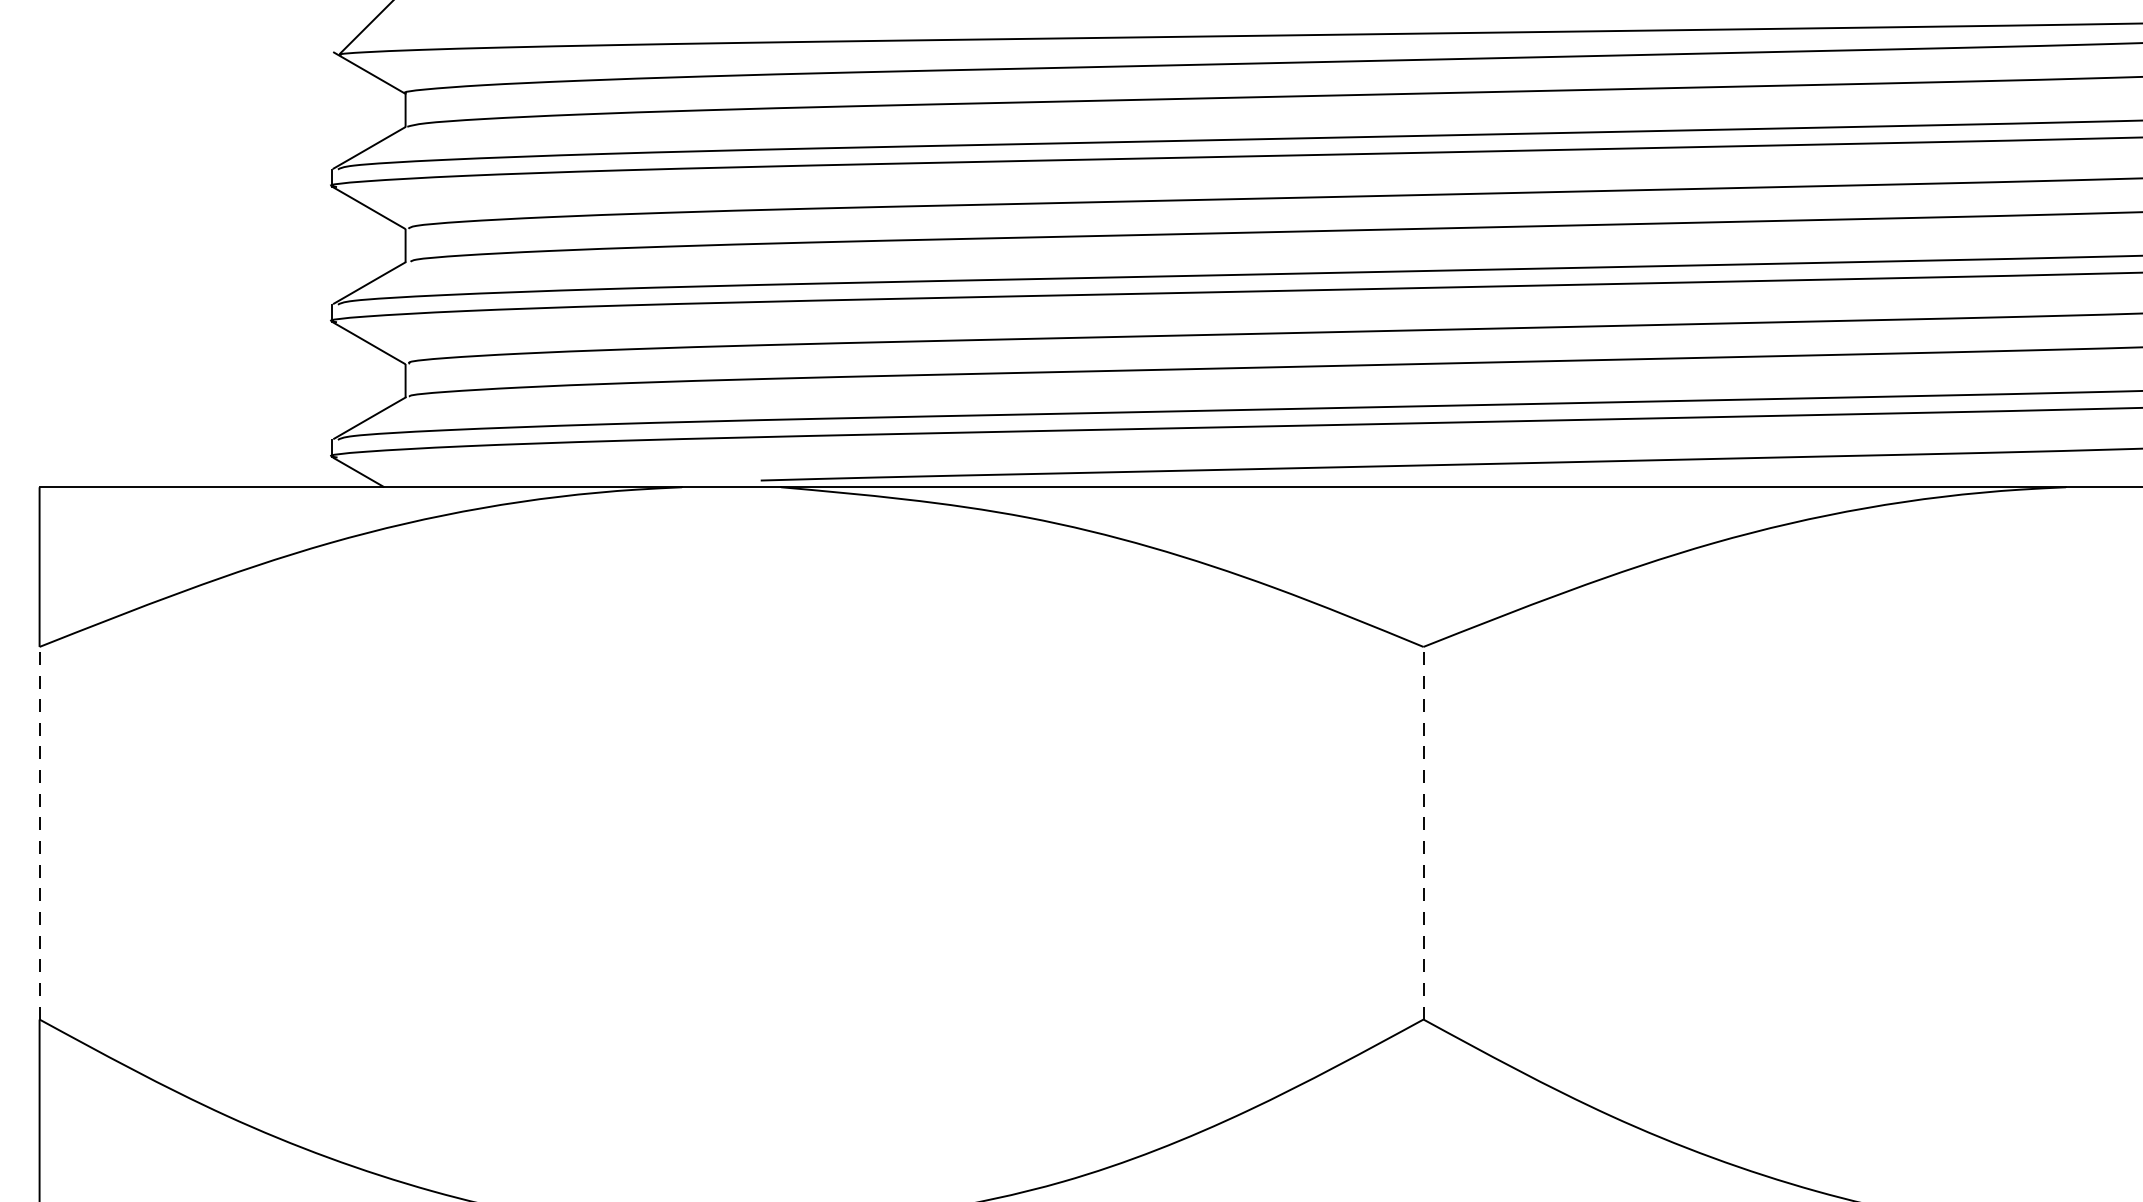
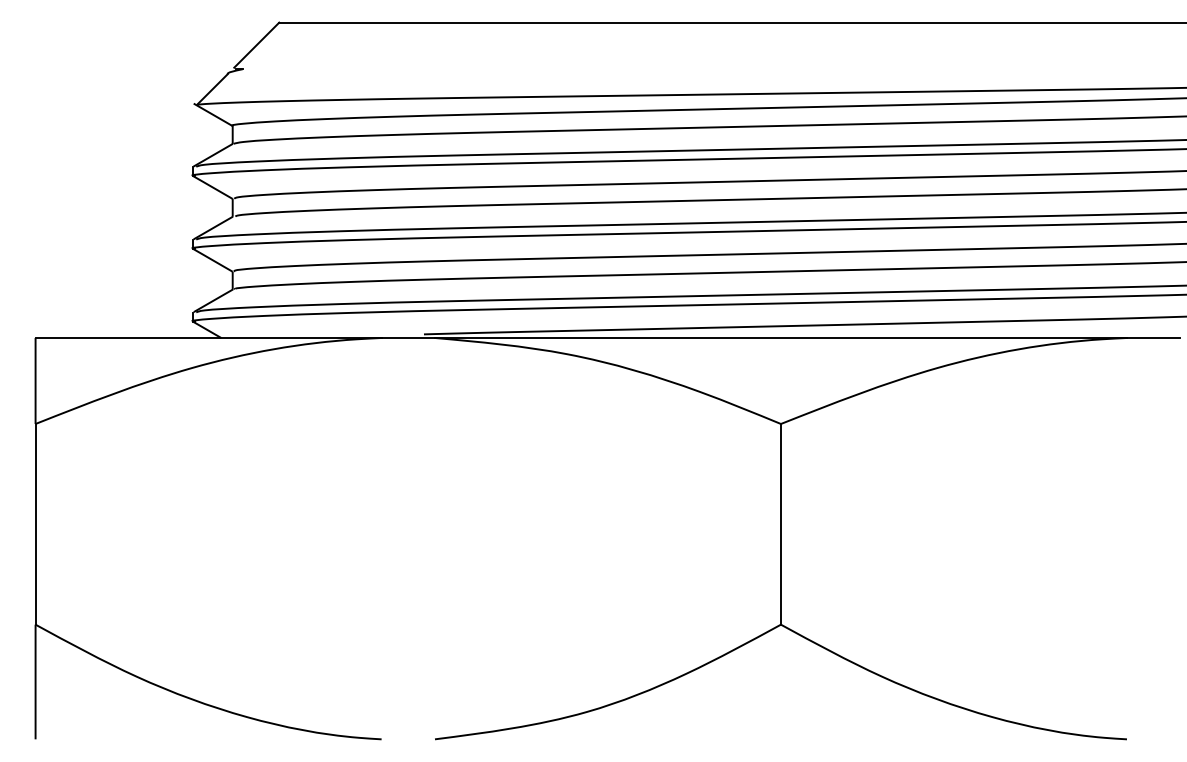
line: (39, 831) -> (35, 523), dashed -> solid
line: (1422, 831) -> (780, 523), dashed -> solid

